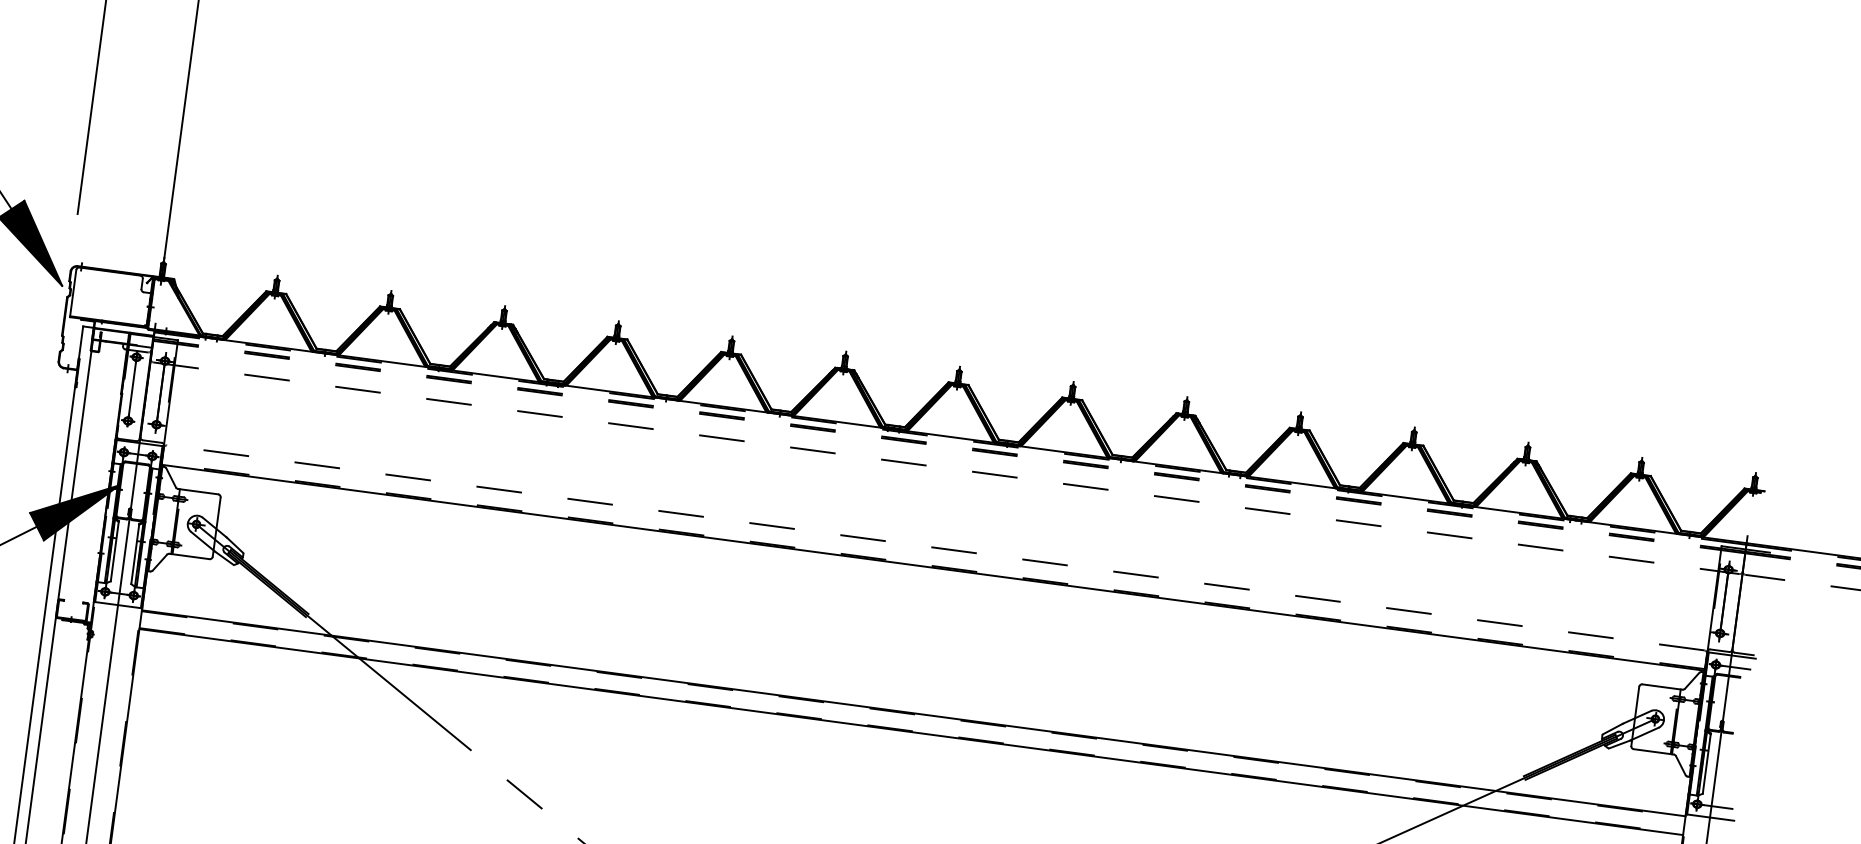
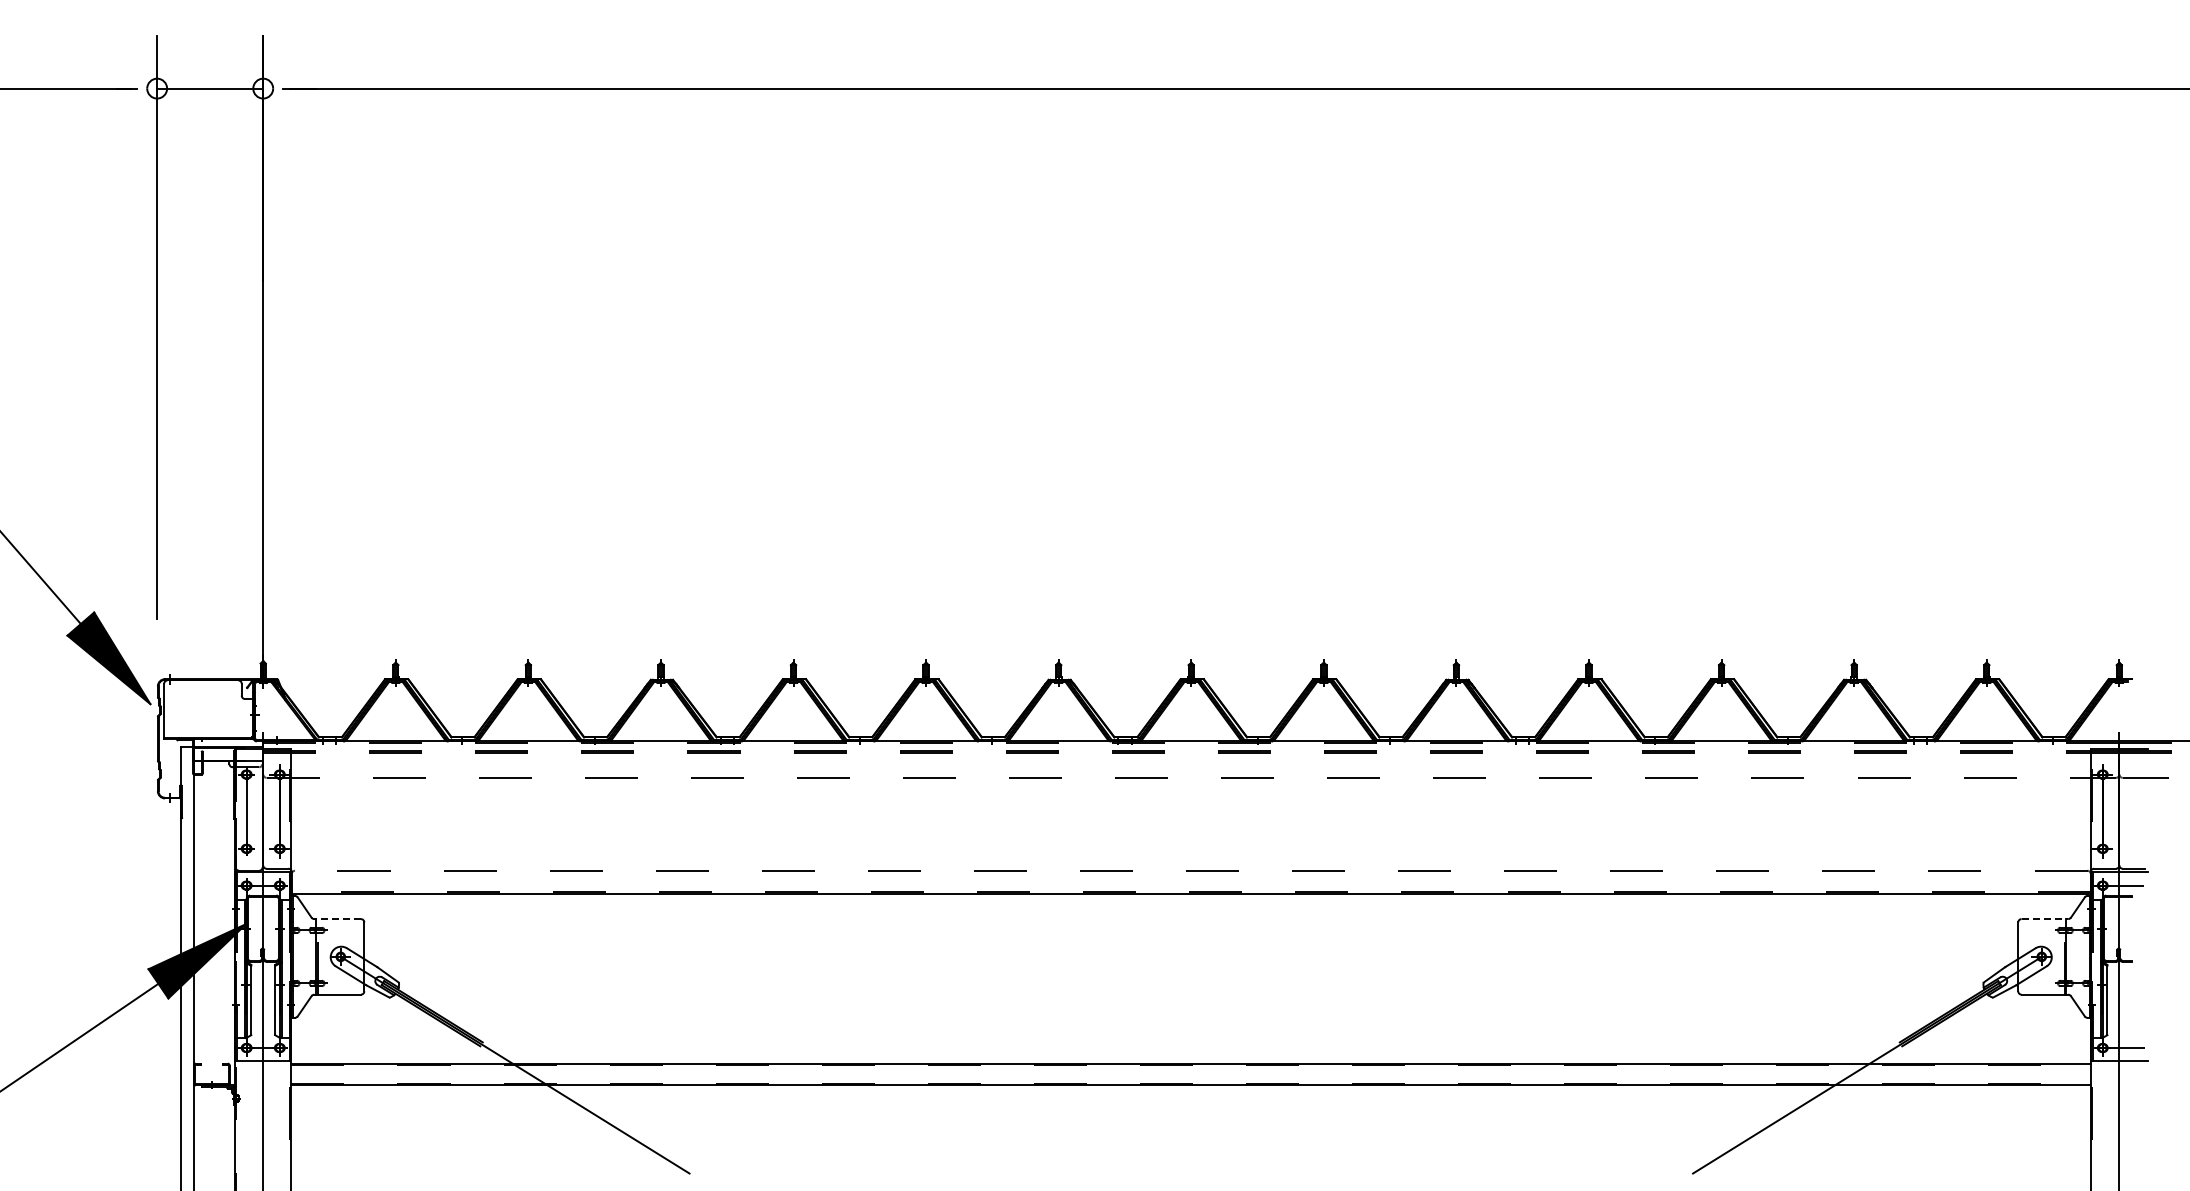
line: (197, 491) -> (337, 919), solid -> dashed
line: (1662, 687) -> (2045, 919), solid -> dashed

